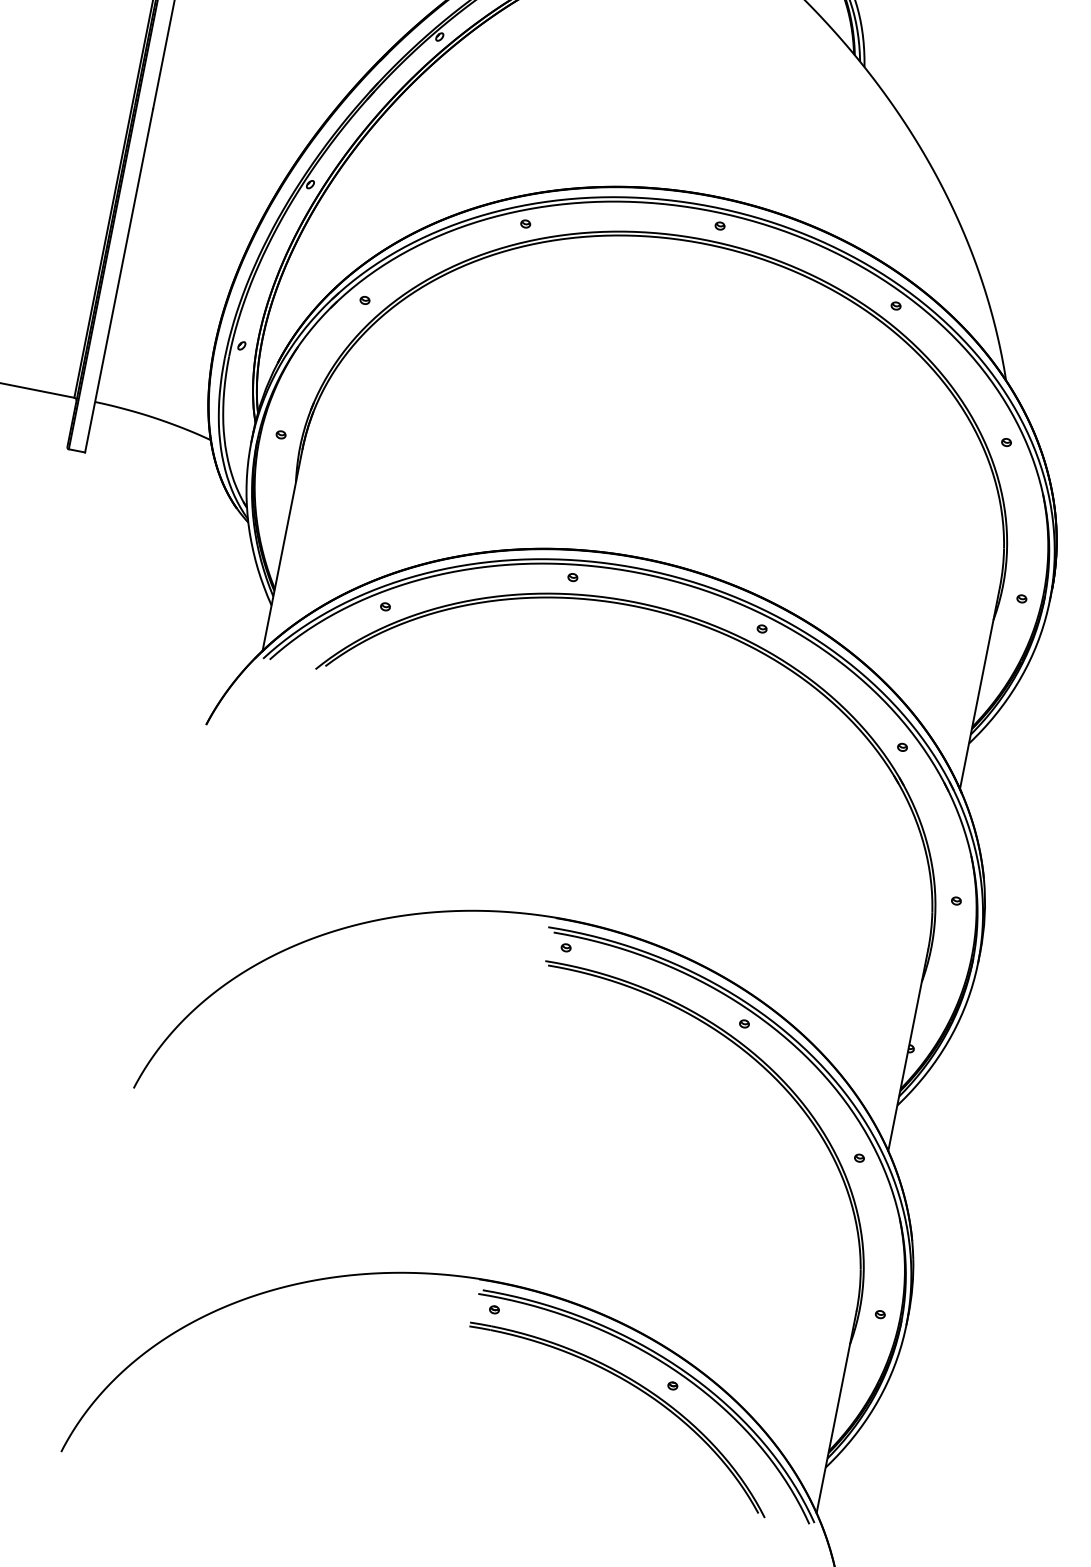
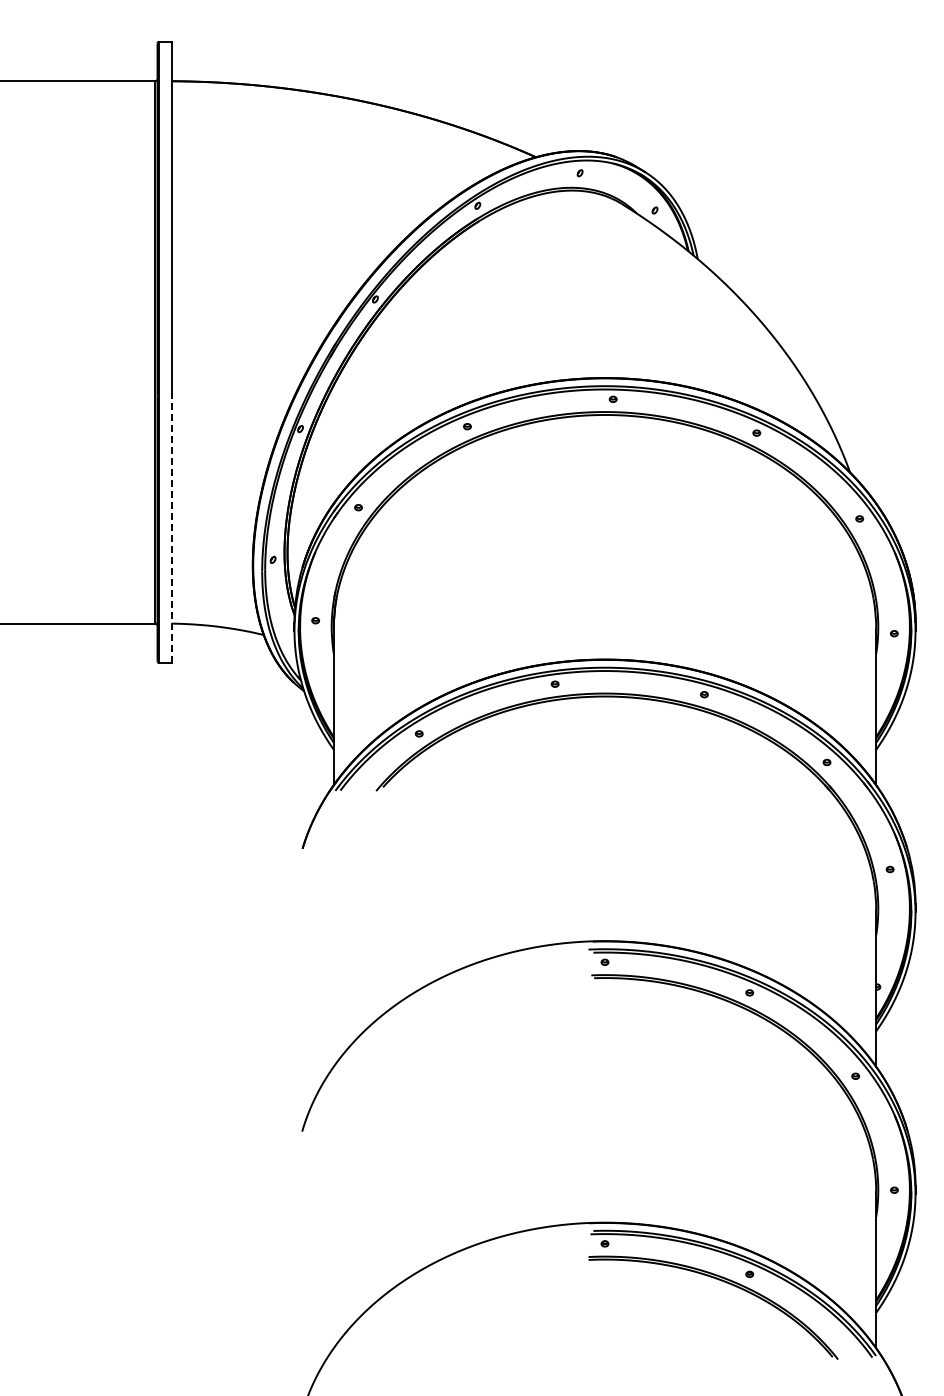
line: (119, 279) -> (171, 528), solid -> dashed

